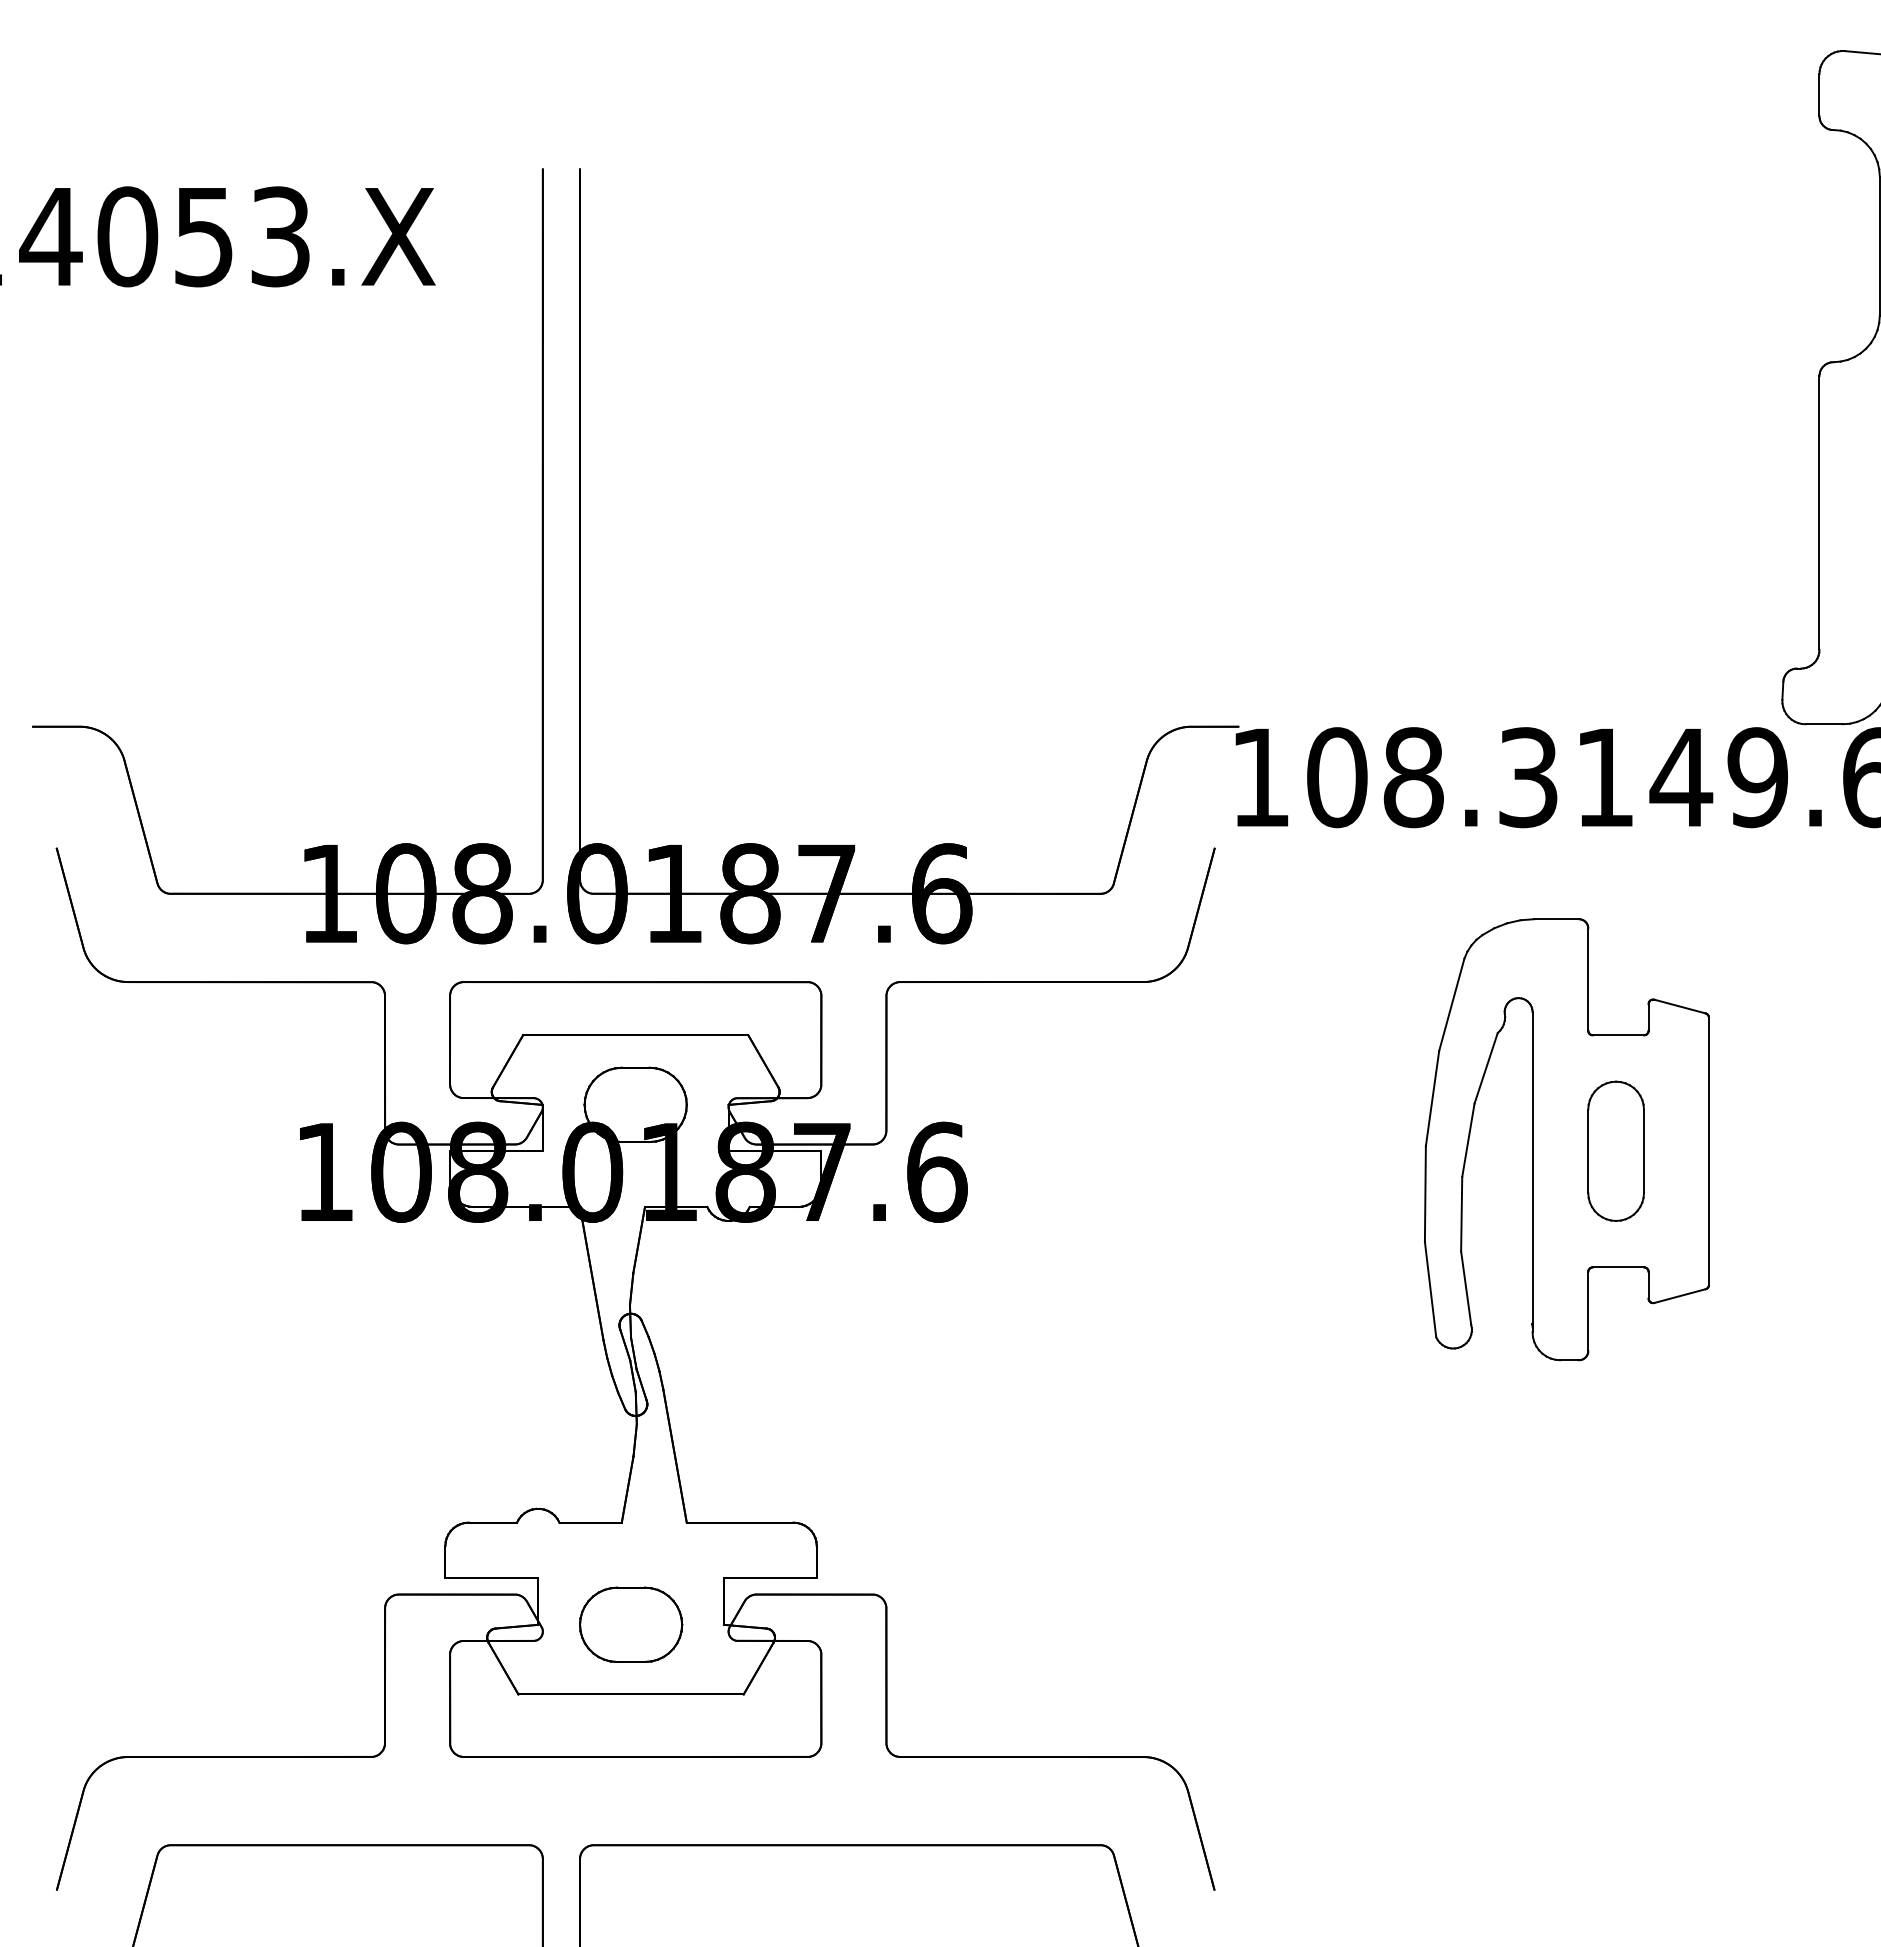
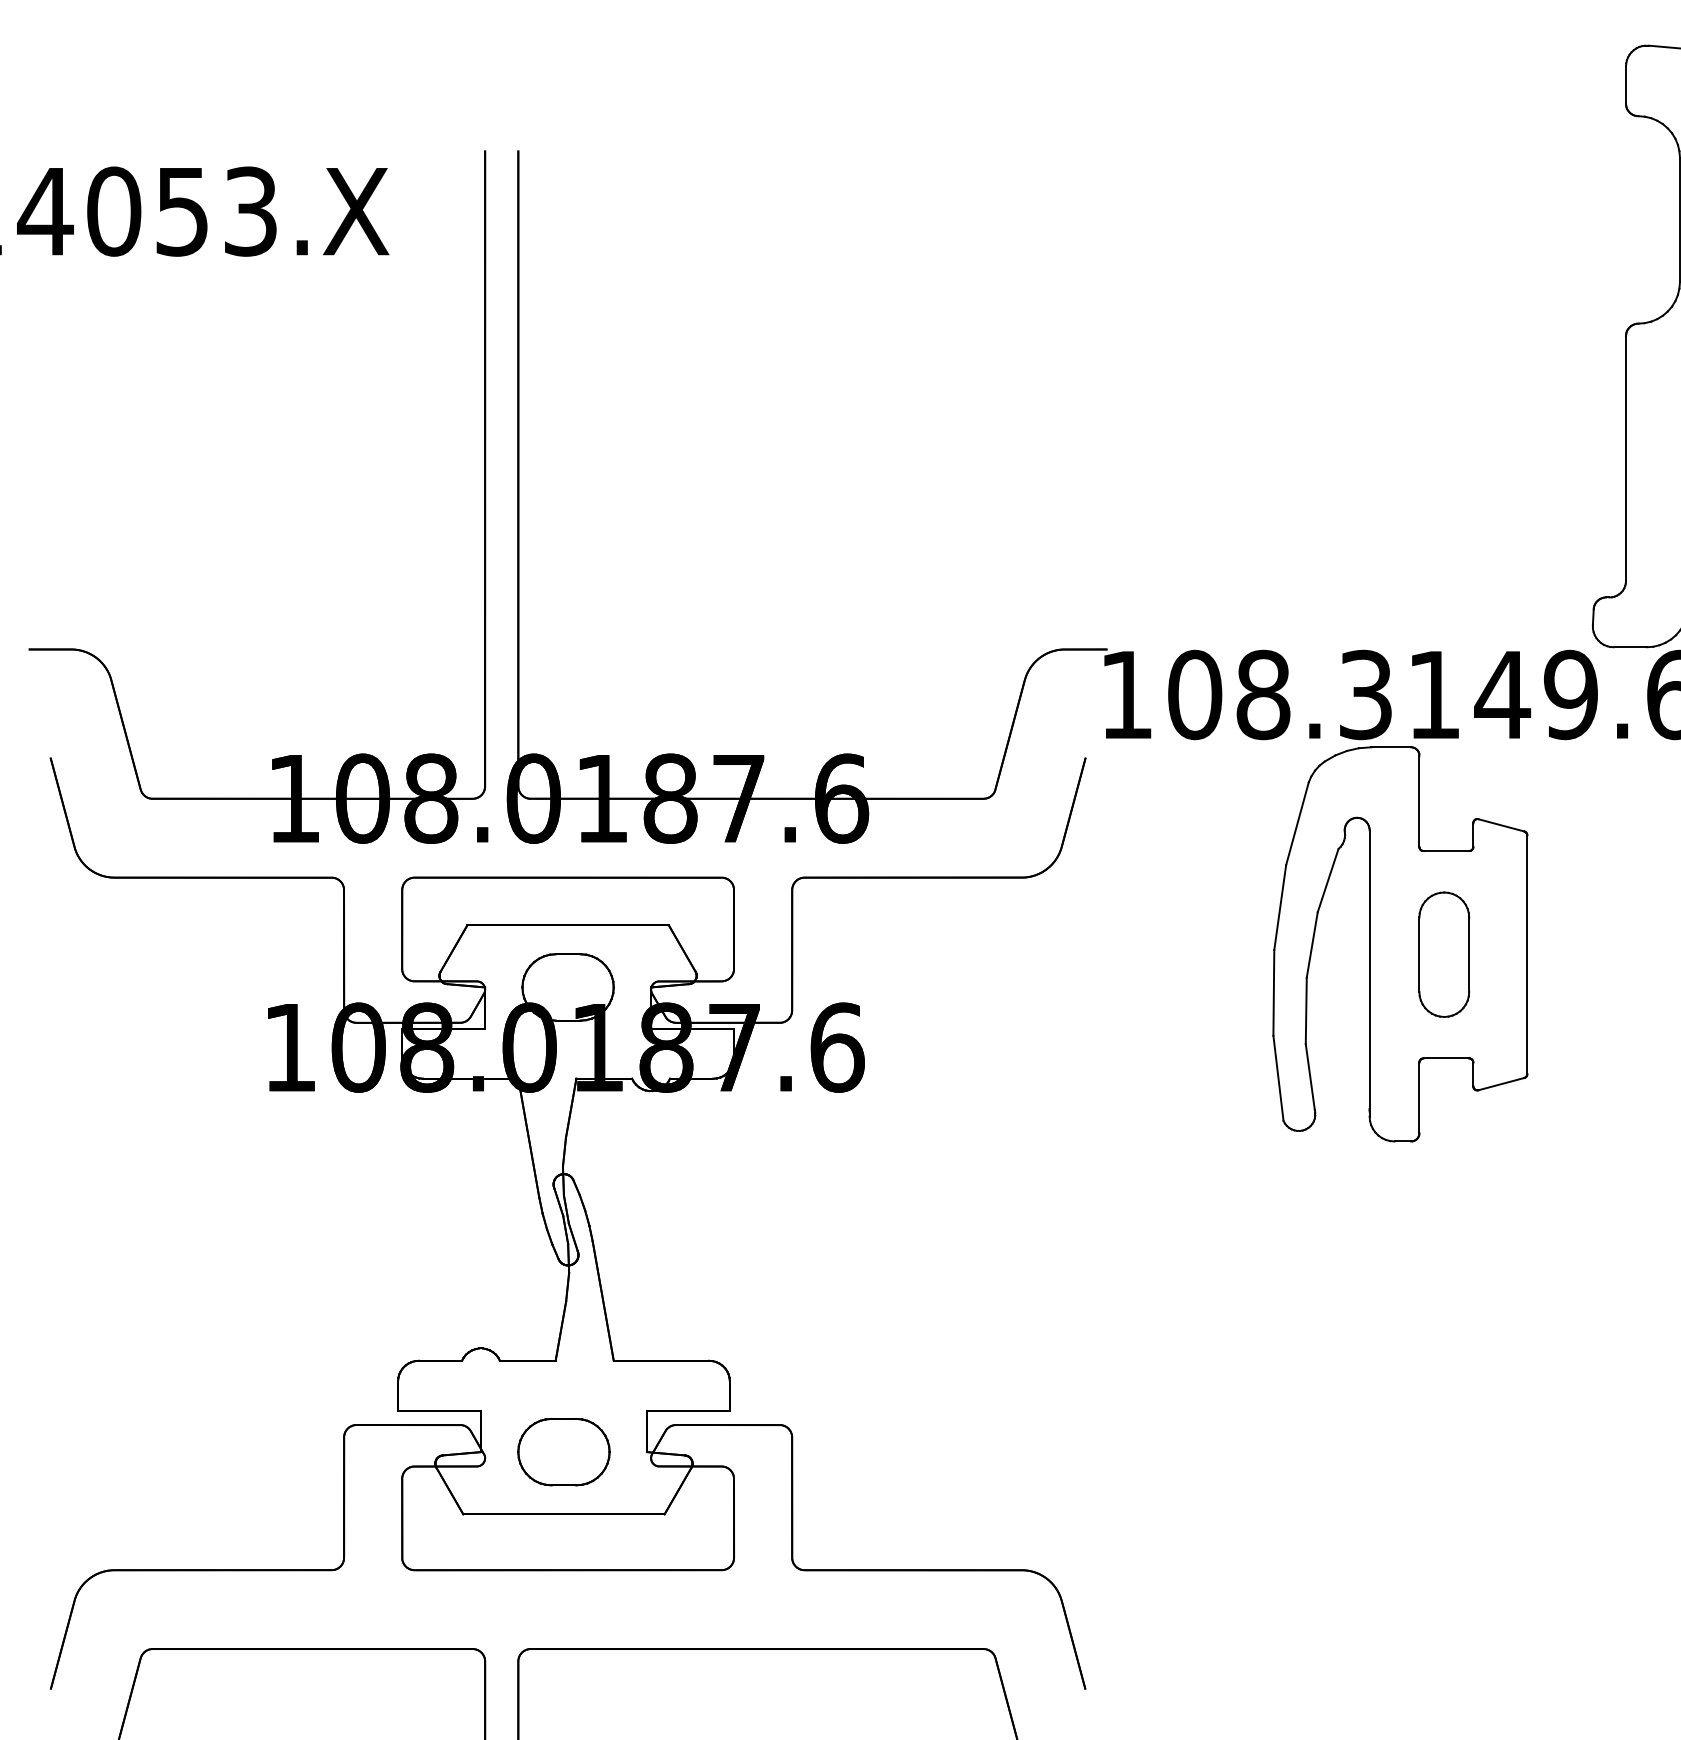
part: (1566, 1139) -> (1399, 944), moved

